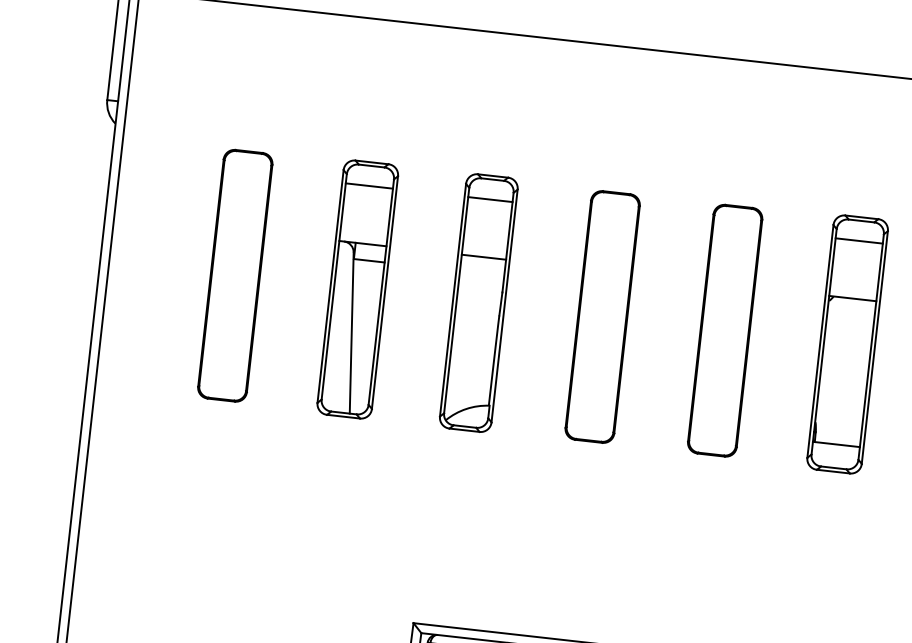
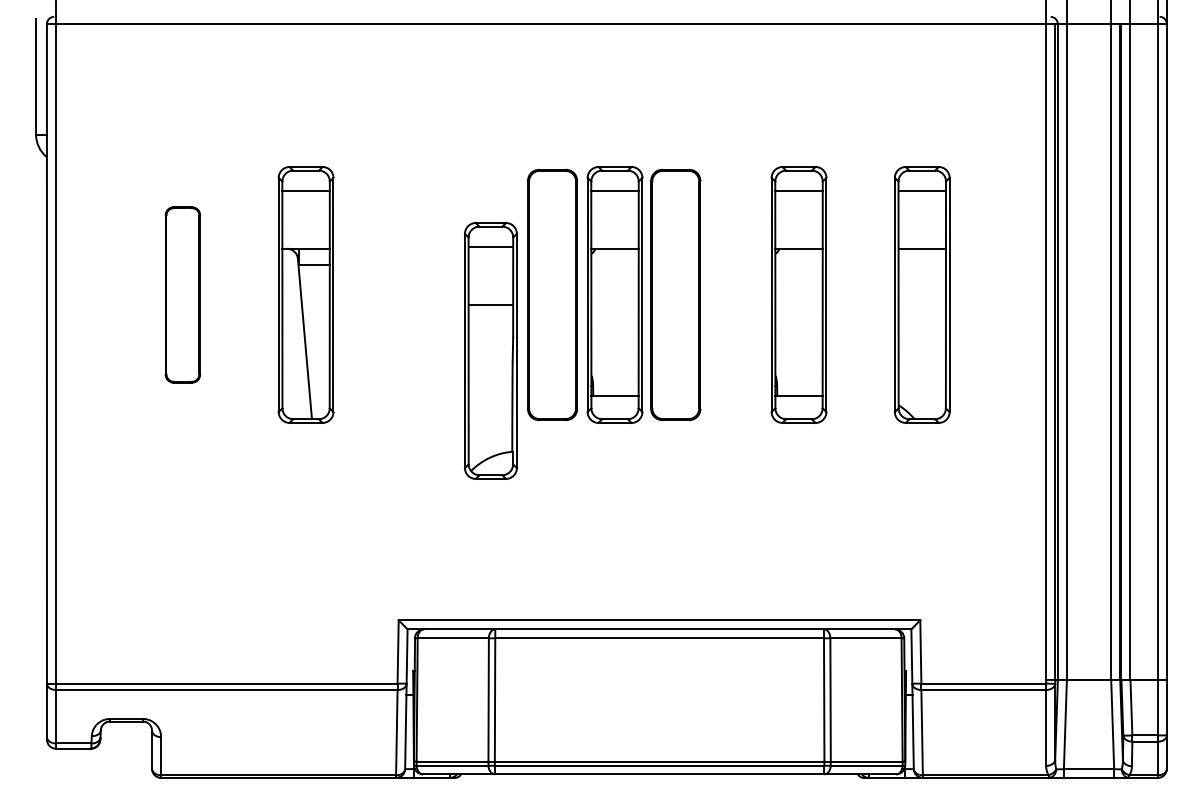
part: (235, 275) -> (182, 294), size x0.7
part: (478, 302) -> (490, 350), moved
part: (664, 323) -> (614, 294), added

